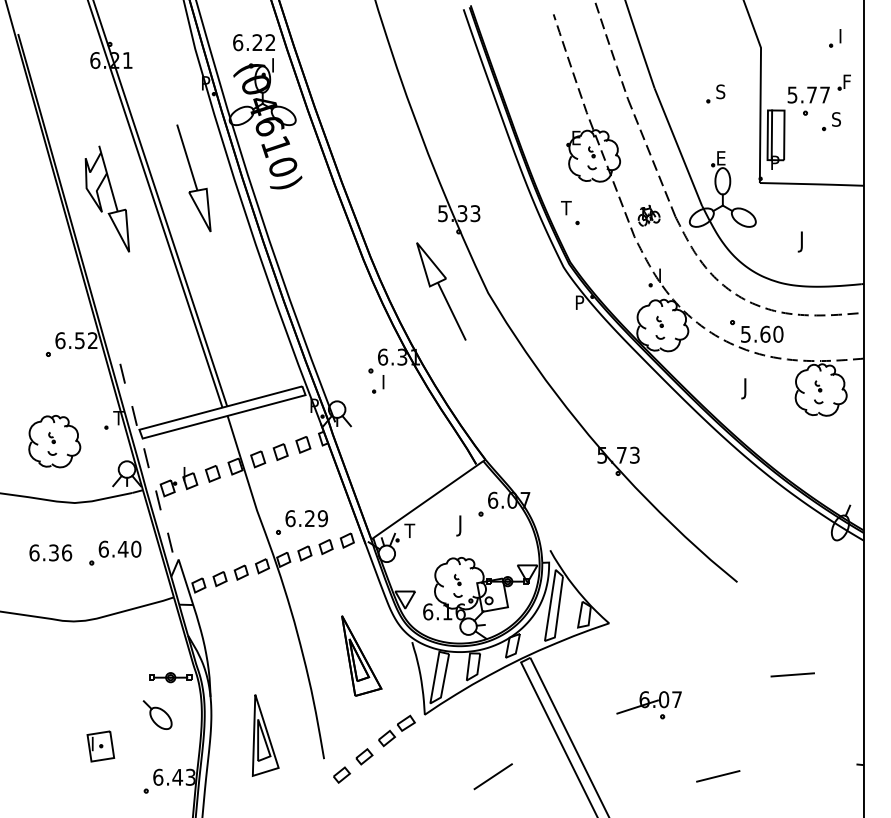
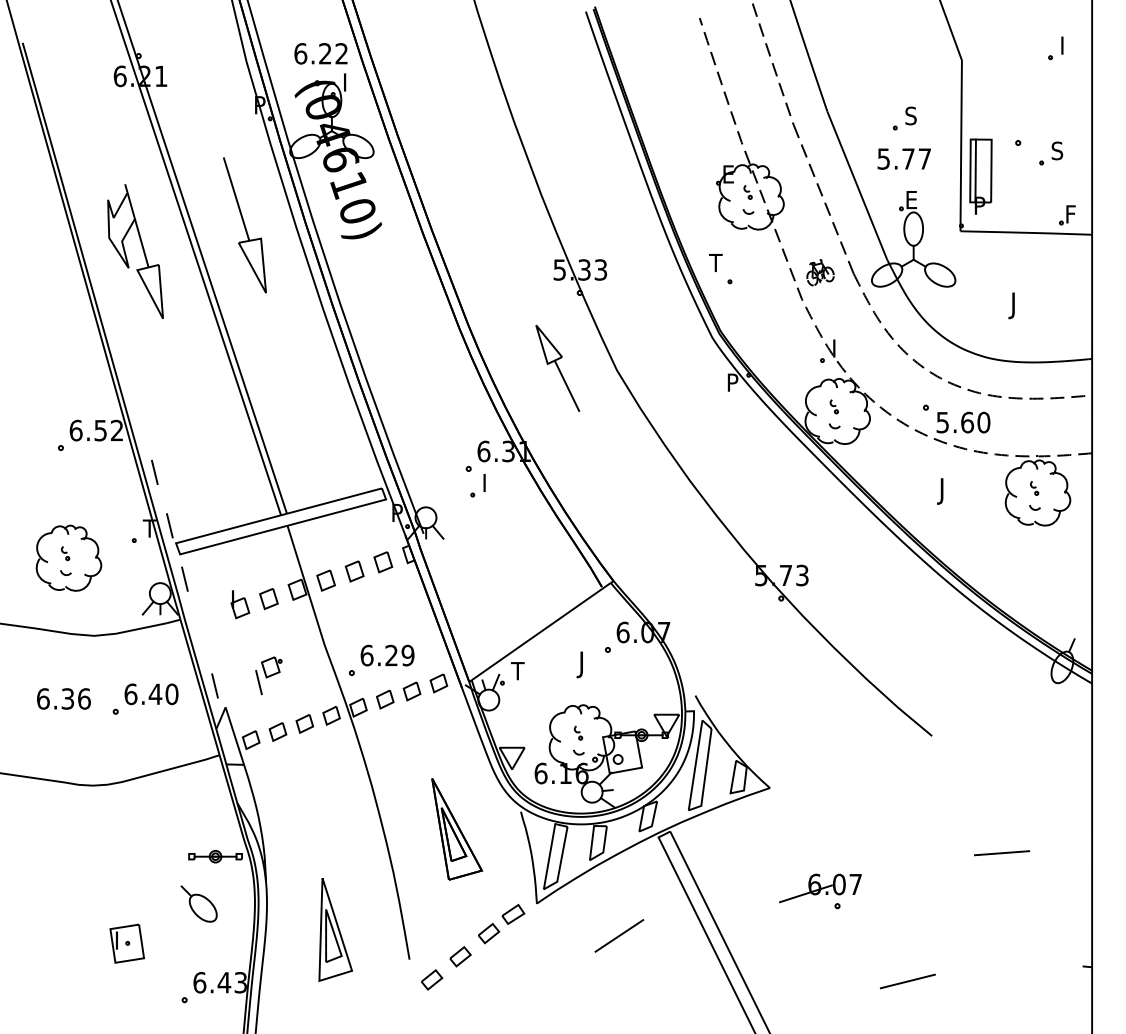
part: (844, 82) -> (1067, 215), moved
text: (808, 94) -> (903, 158), moved
part: (441, 291) -> (557, 368), size x0.7
part: (165, 494) -> (268, 675), moved
line: (493, 776) -> (619, 935), moved

